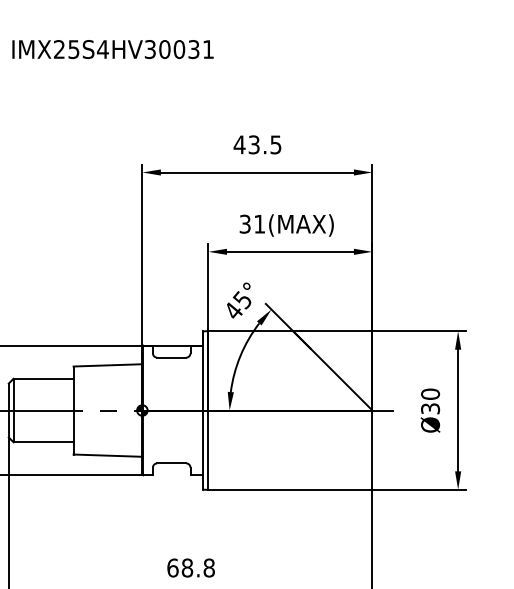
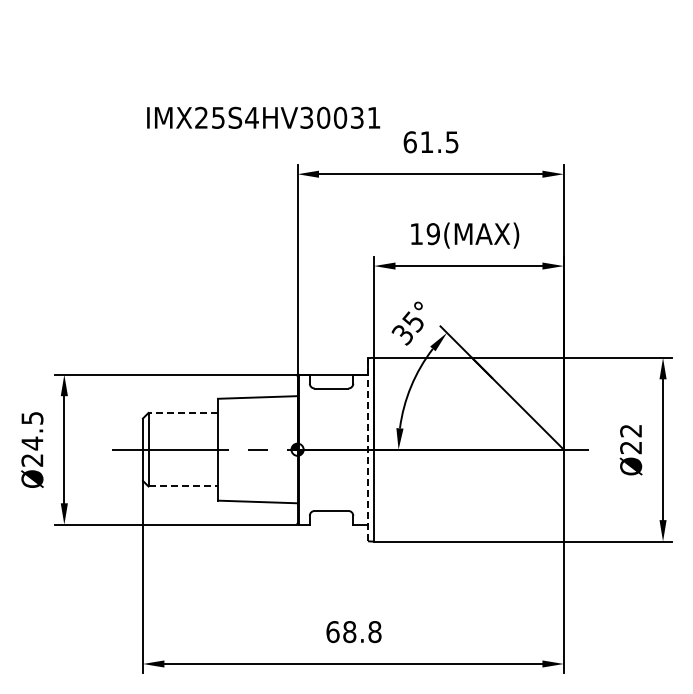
text: (112, 49) -> (263, 117), moved
text: (246, 145) -> (418, 142), 43.5 -> 61.5
text: (252, 224) -> (424, 234), 31(MAX) -> 19(MAX)
text: (233, 310) -> (402, 334), 45° -> 35°
line: (43, 379) -> (183, 413), solid -> dashed
text: (430, 401) -> (631, 439), Ø30 -> Ø22
line: (202, 410) -> (367, 449), solid -> dashed
line: (43, 442) -> (183, 486), solid -> dashed

